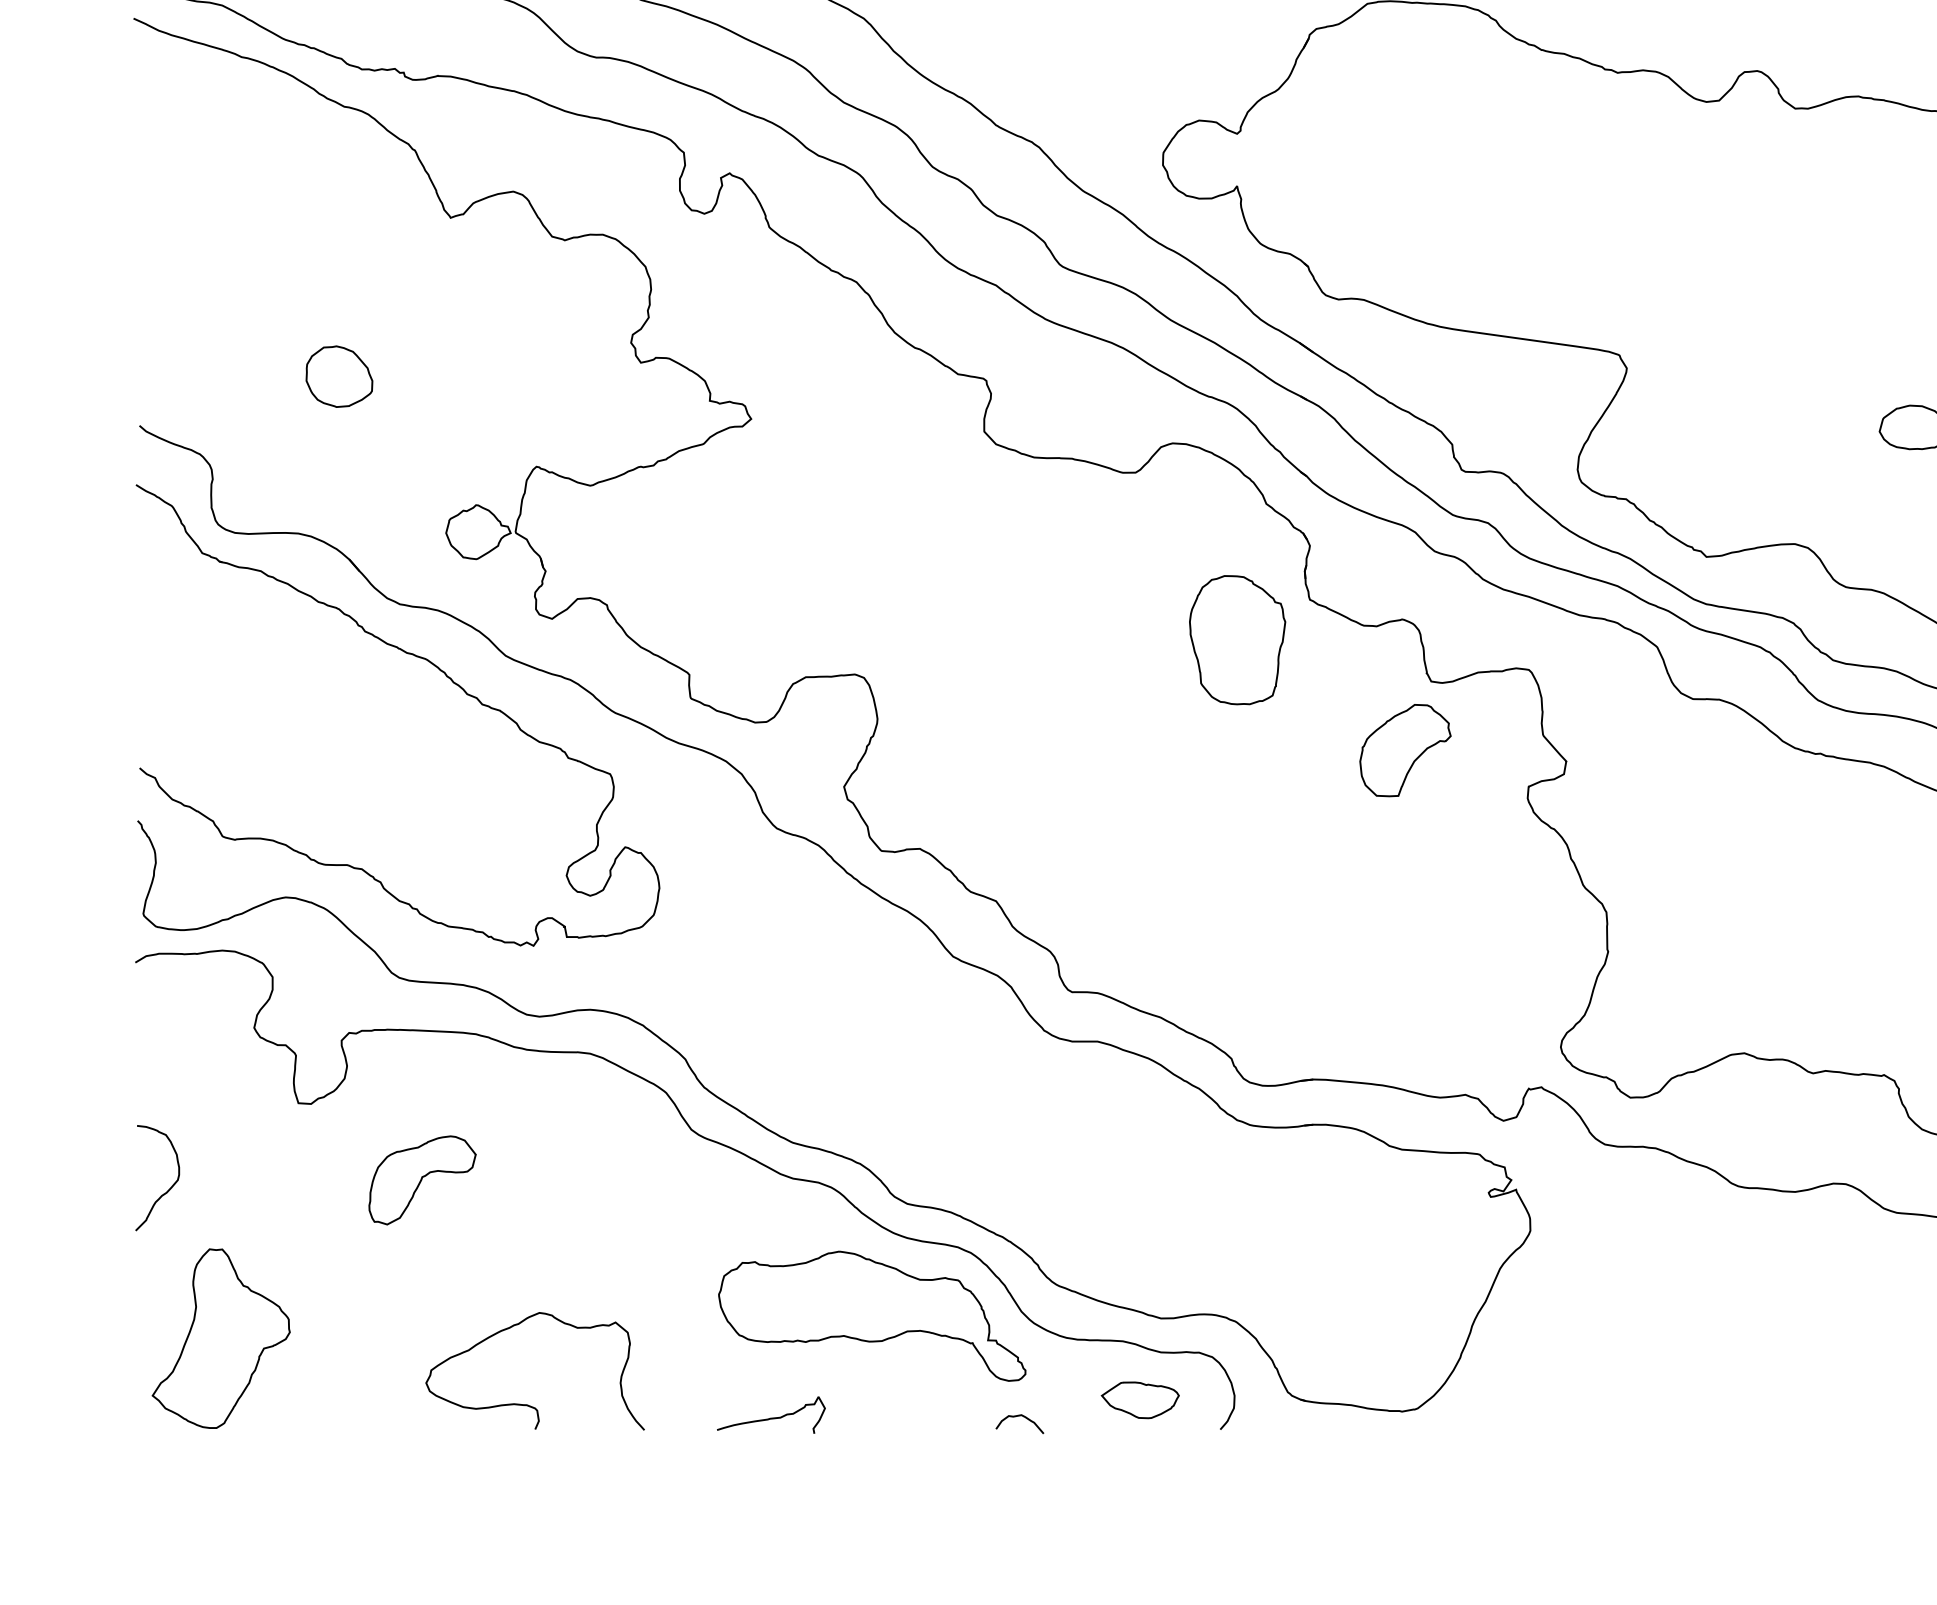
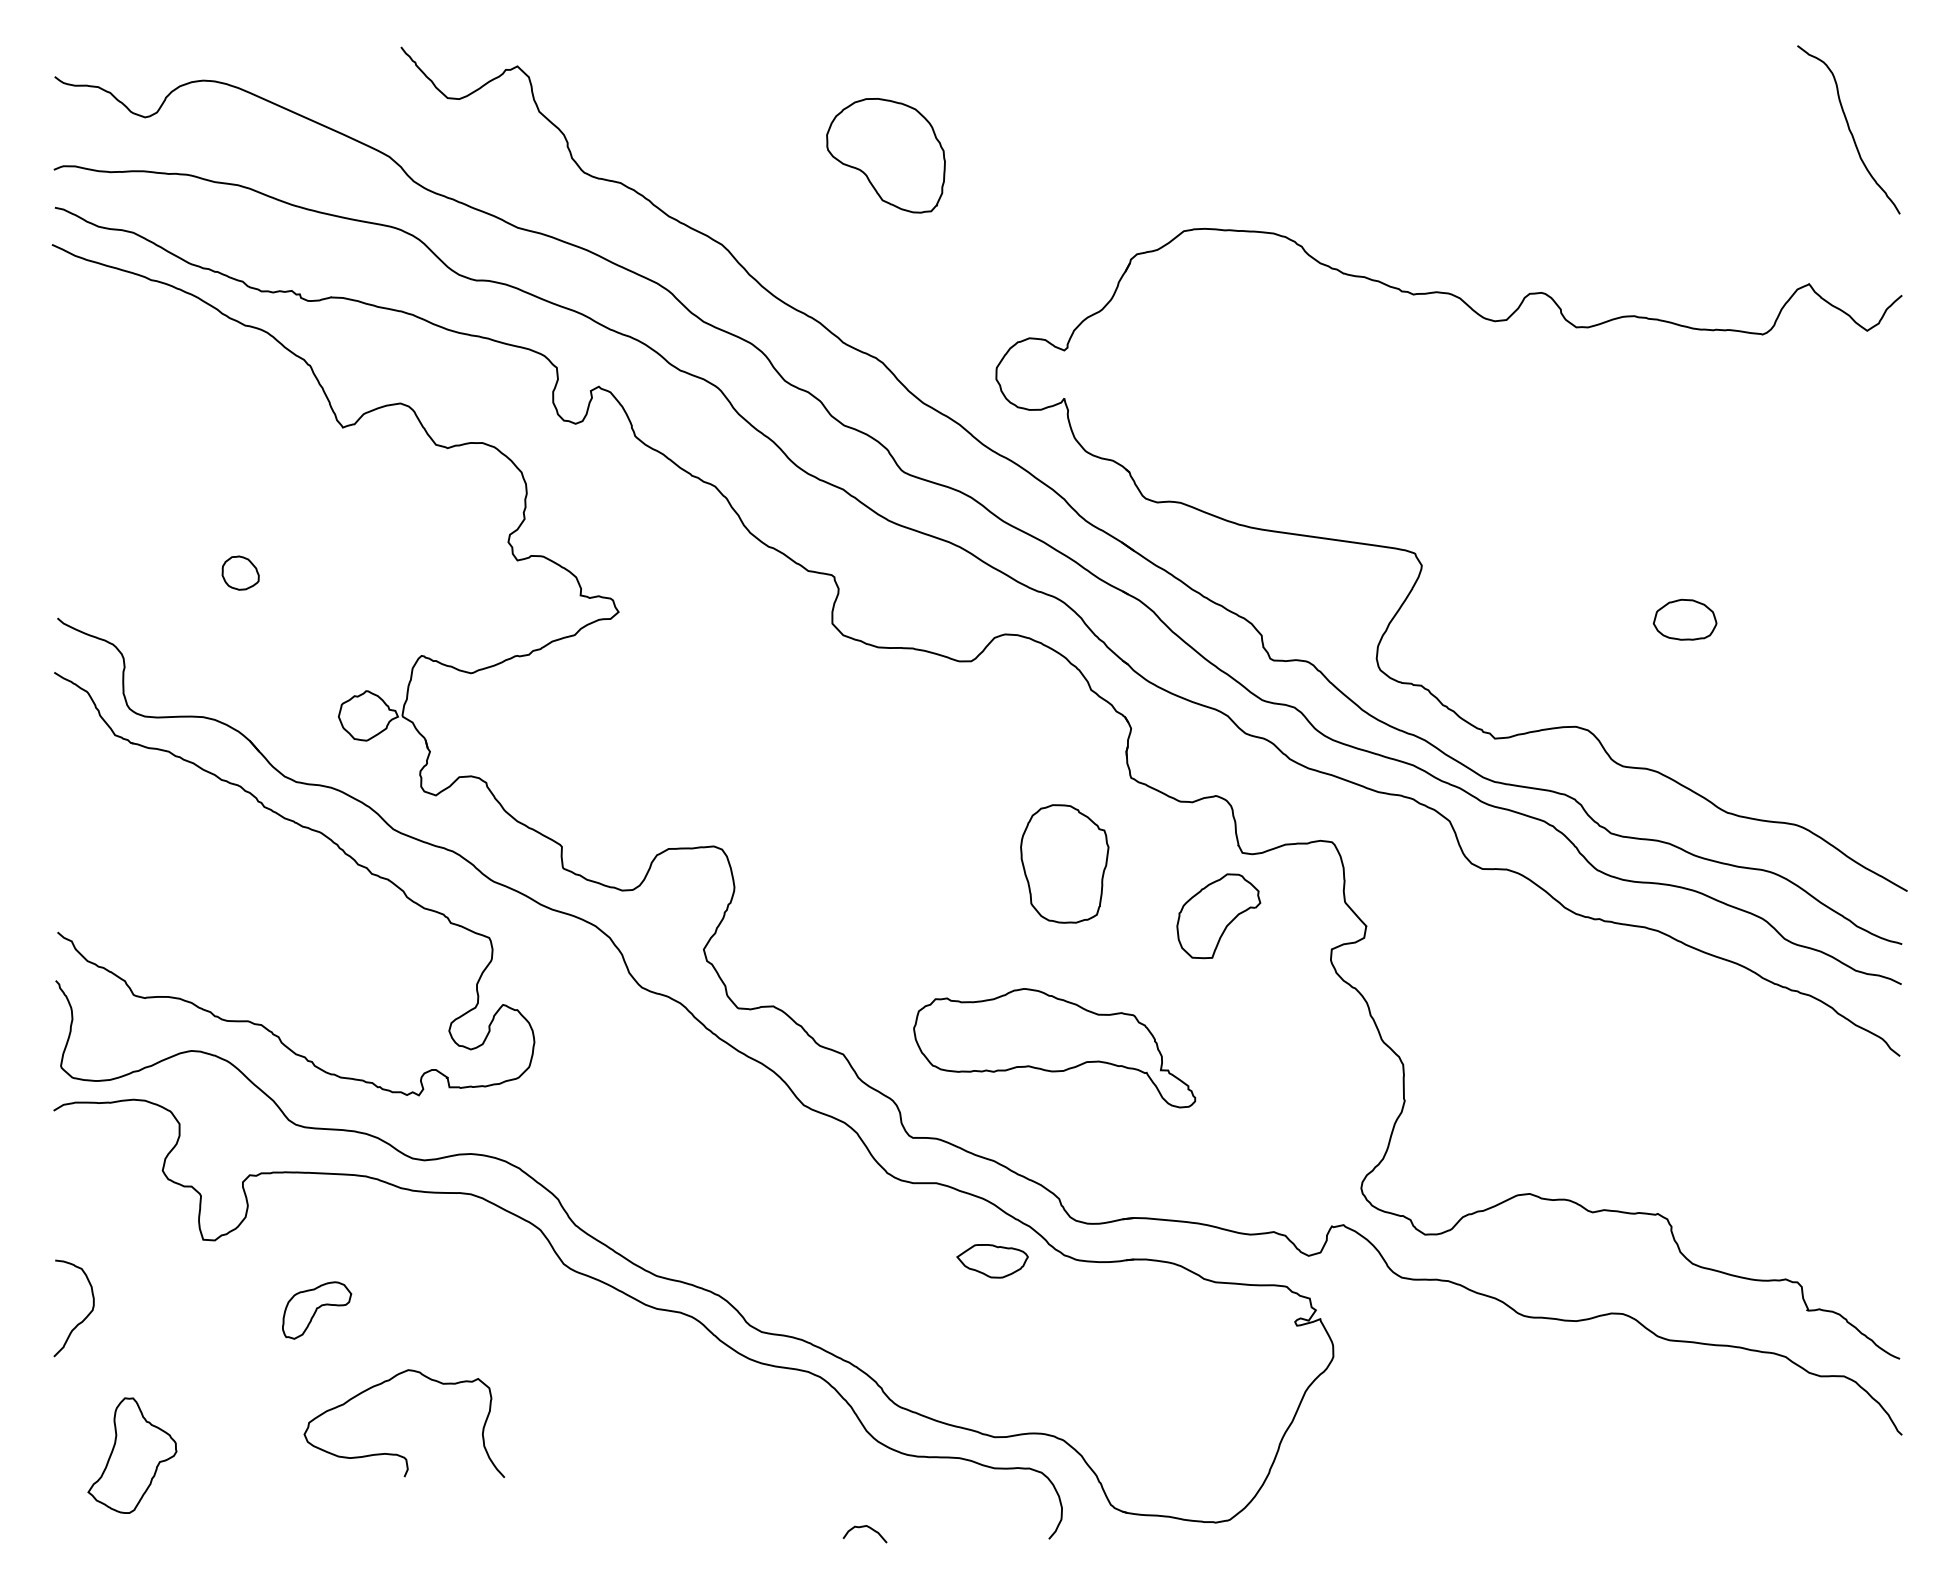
part: (339, 375) -> (240, 572), size x0.6
part: (1237, 639) -> (1064, 863), moved
part: (421, 1180) -> (316, 1310), size x0.7
part: (872, 1316) -> (1054, 1048), moved
part: (221, 1338) -> (132, 1455), size x0.7
part: (1140, 1400) -> (992, 1261), moved
curve: (526, 1403) -> (396, 1453), moved
curve: (773, 1416) -> (639, 1527), removed

